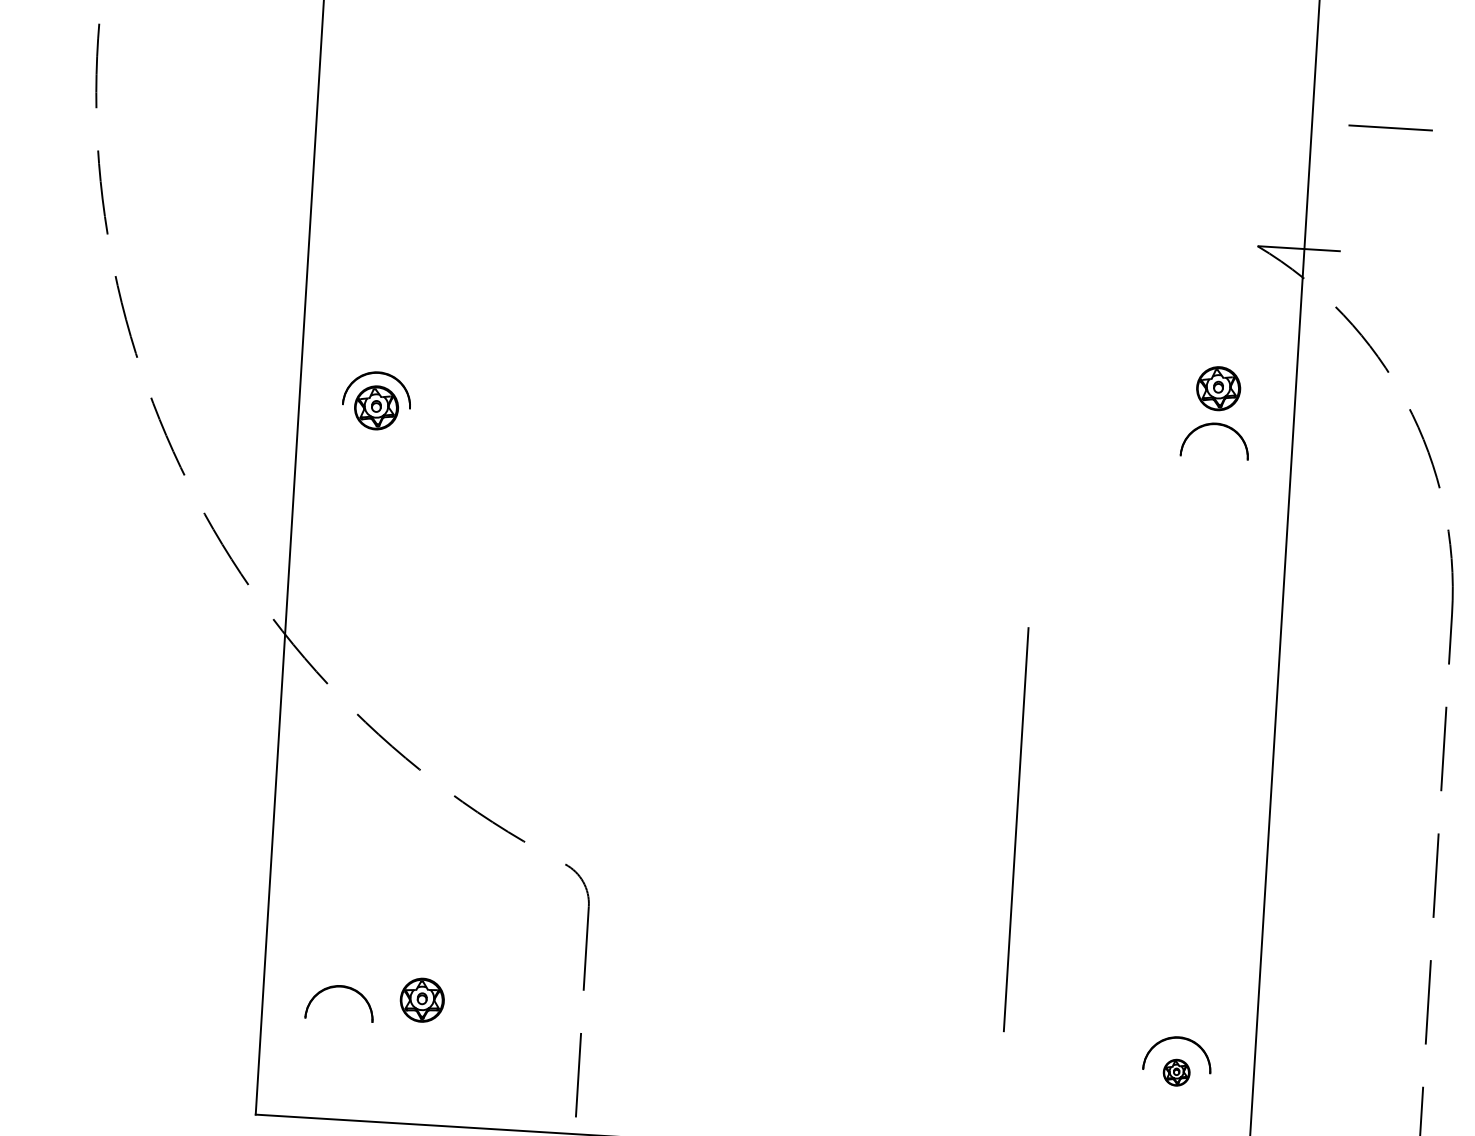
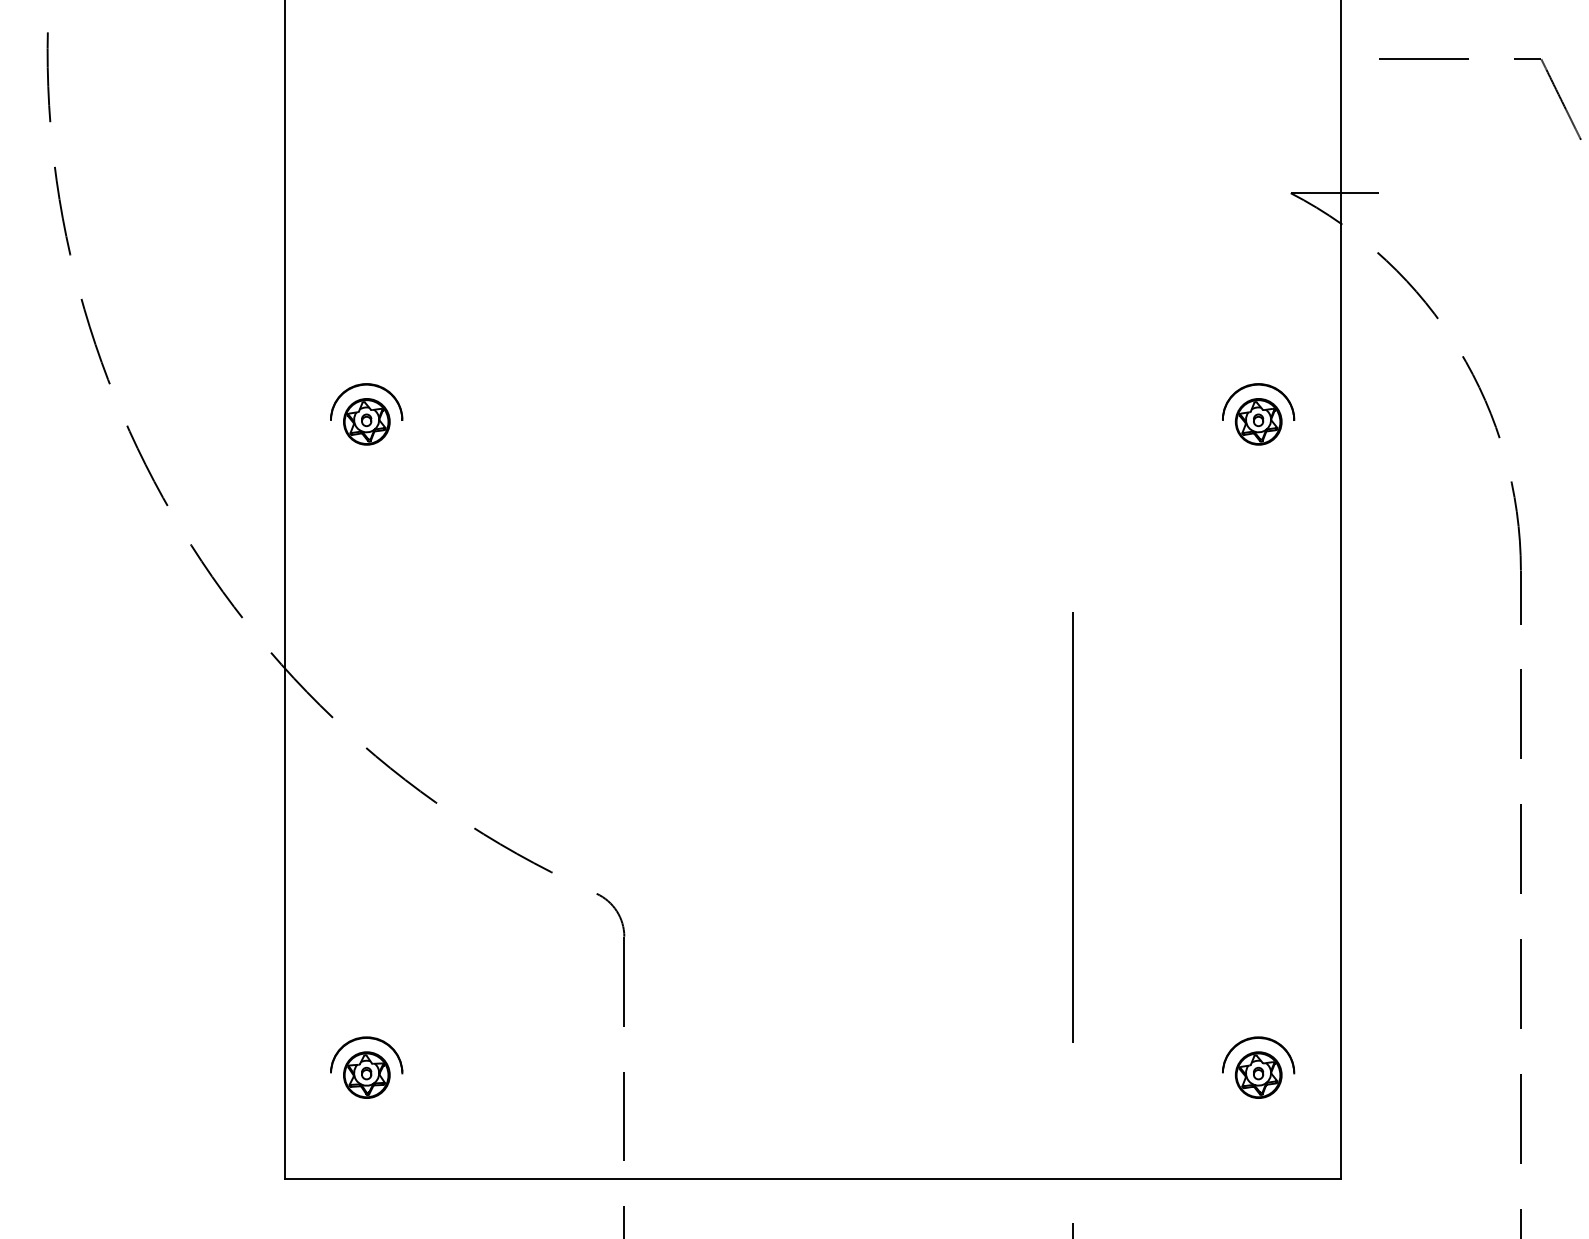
part: (1218, 388) -> (1258, 421), moved
part: (422, 999) -> (366, 1074), moved
part: (1176, 1072) -> (1258, 1074), size x1.67

